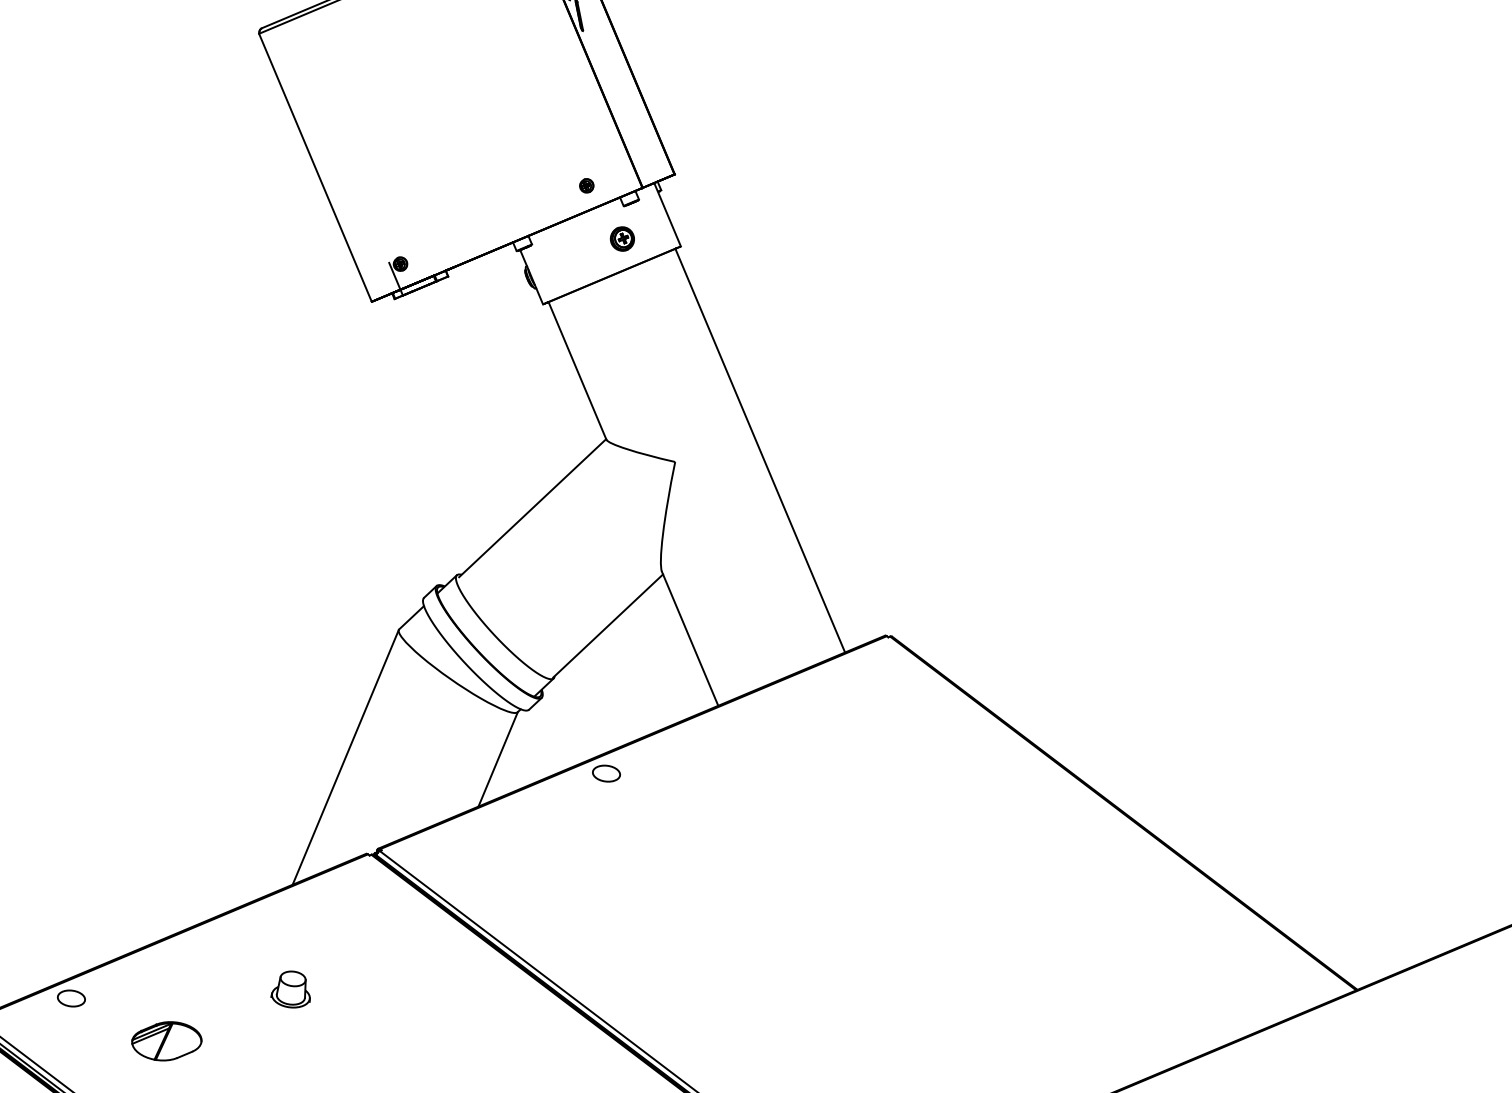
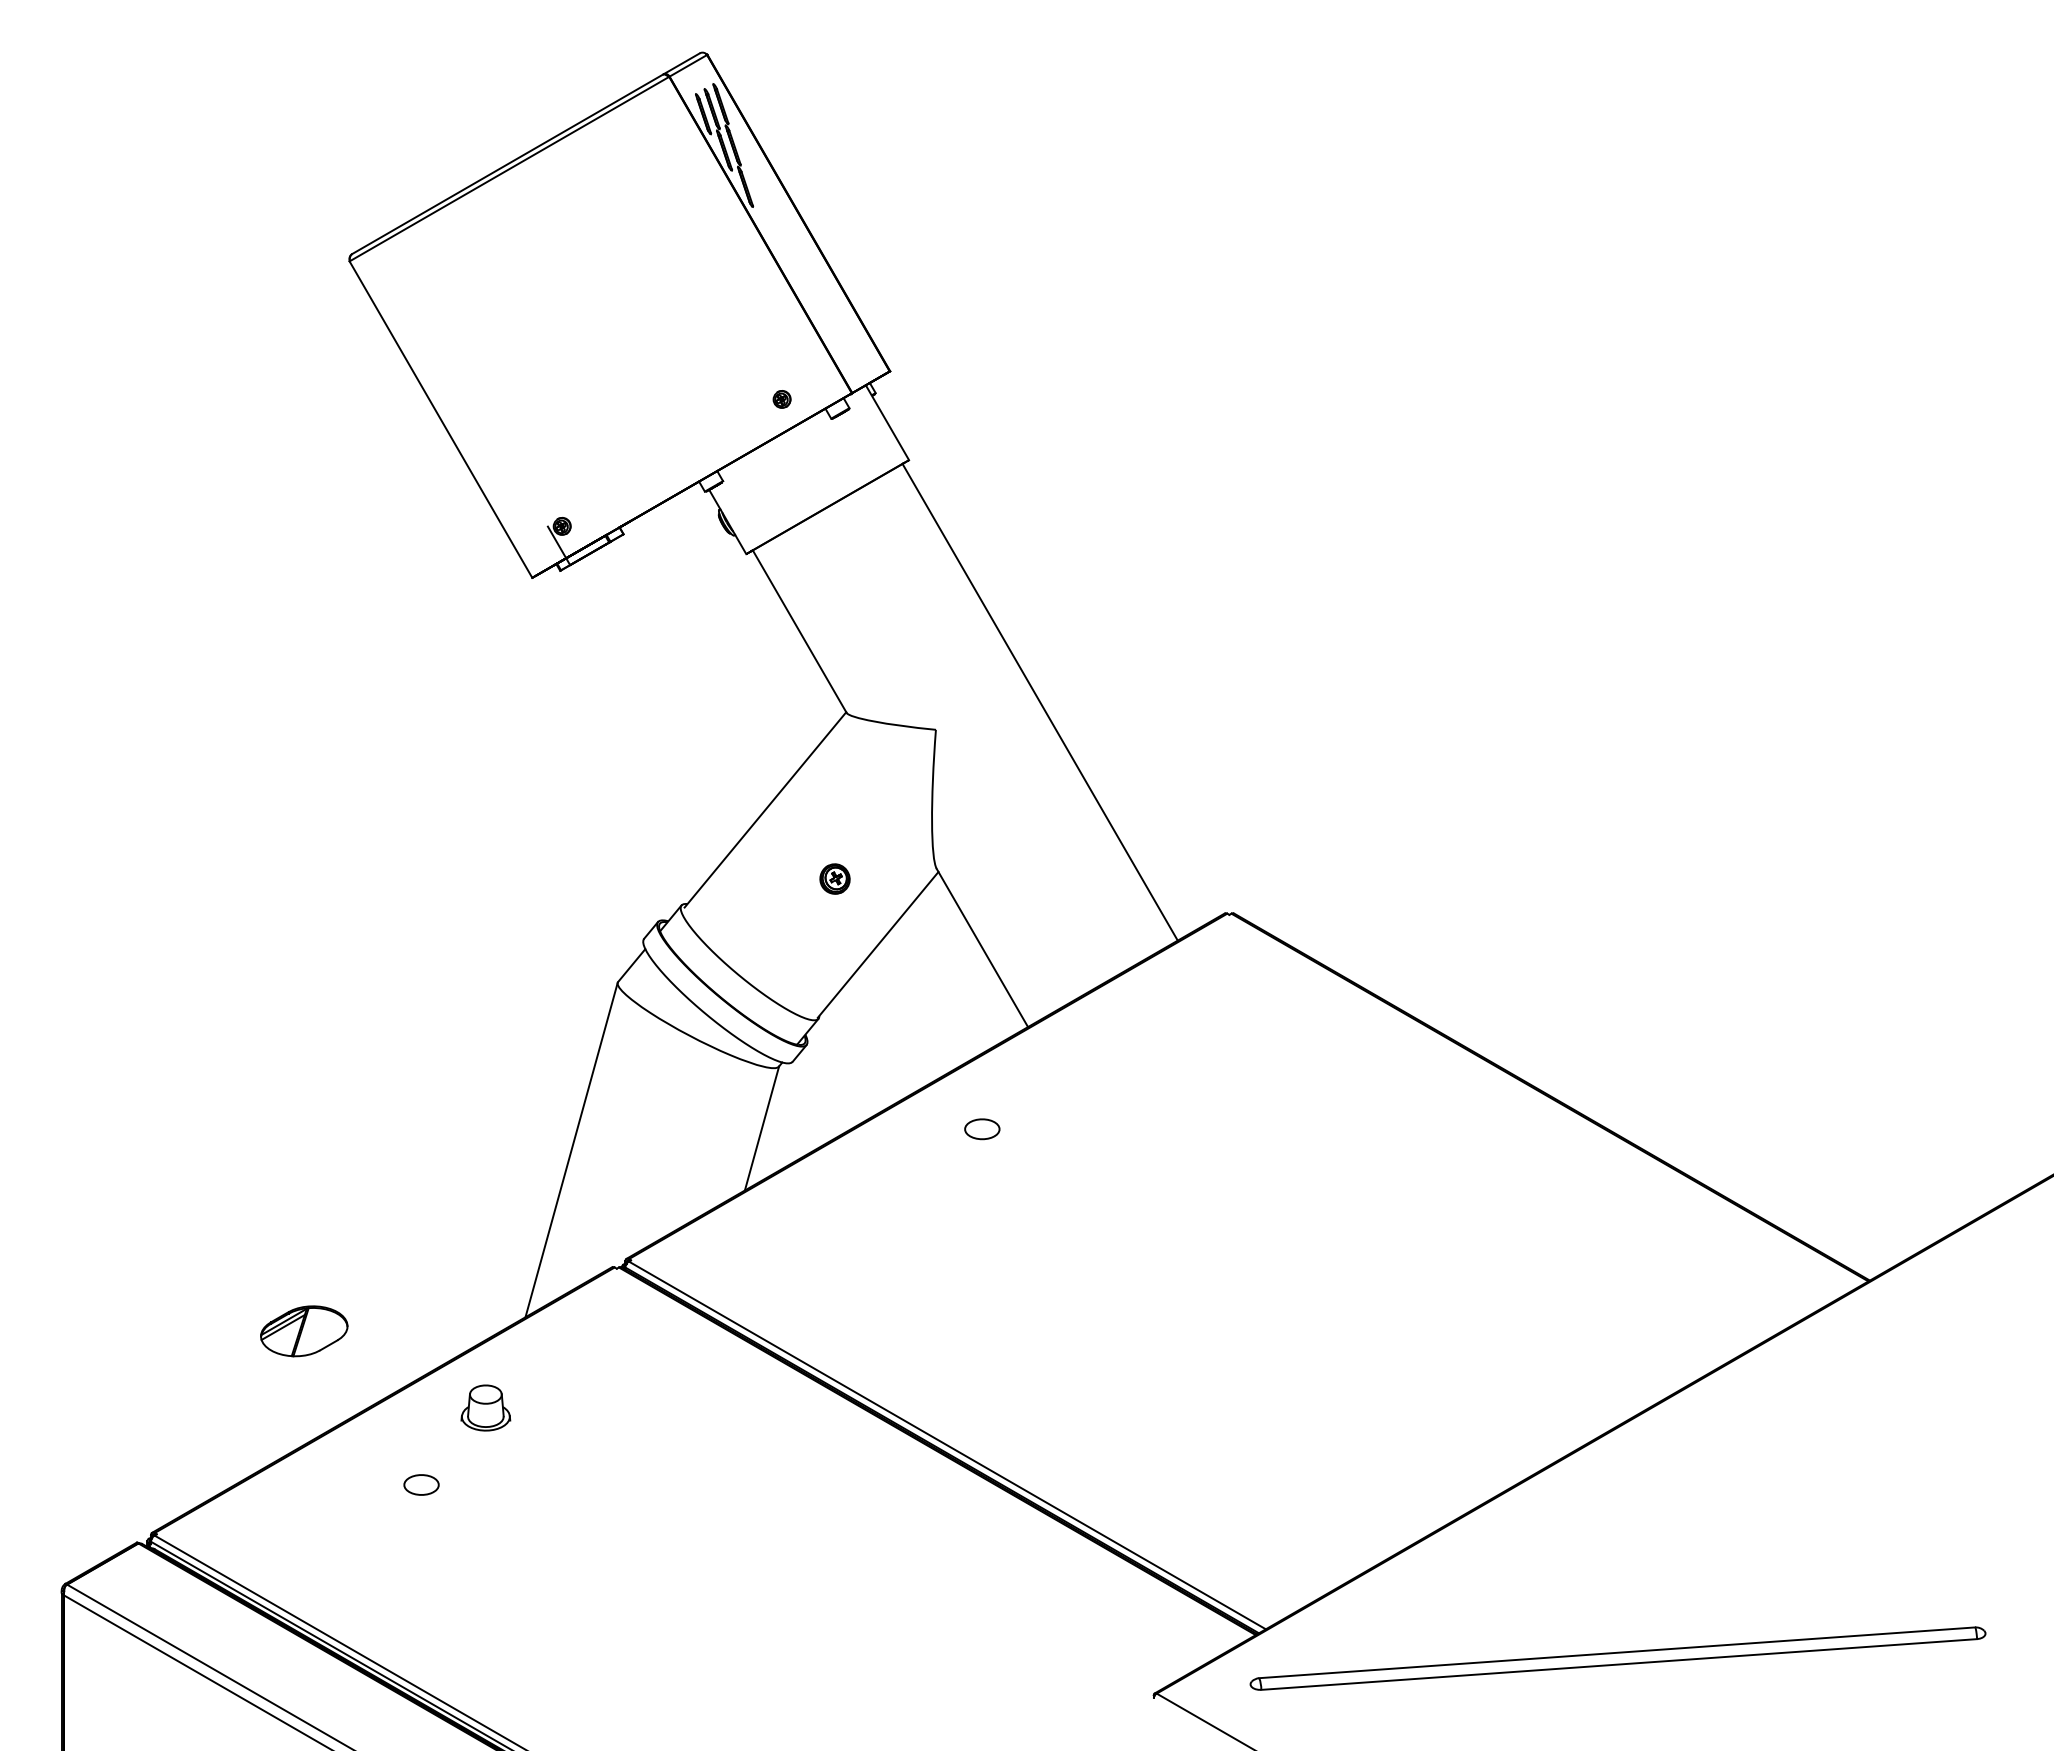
part: (622, 238) -> (834, 878), moved
part: (606, 773) -> (982, 1129), moved
part: (291, 989) -> (485, 1407), moved
part: (71, 998) -> (421, 1484), moved
part: (167, 1041) -> (304, 1331), moved

